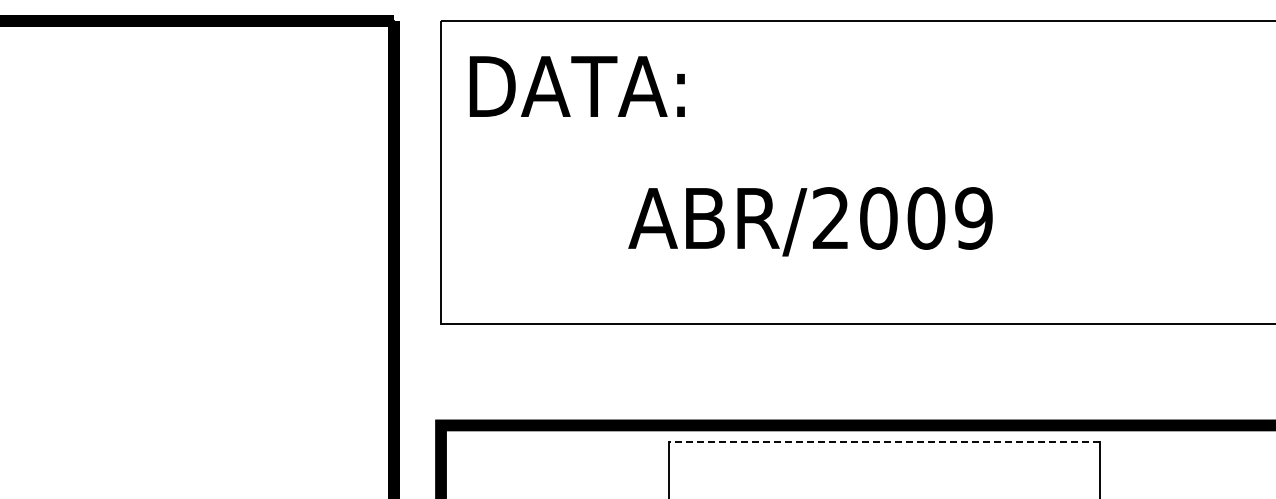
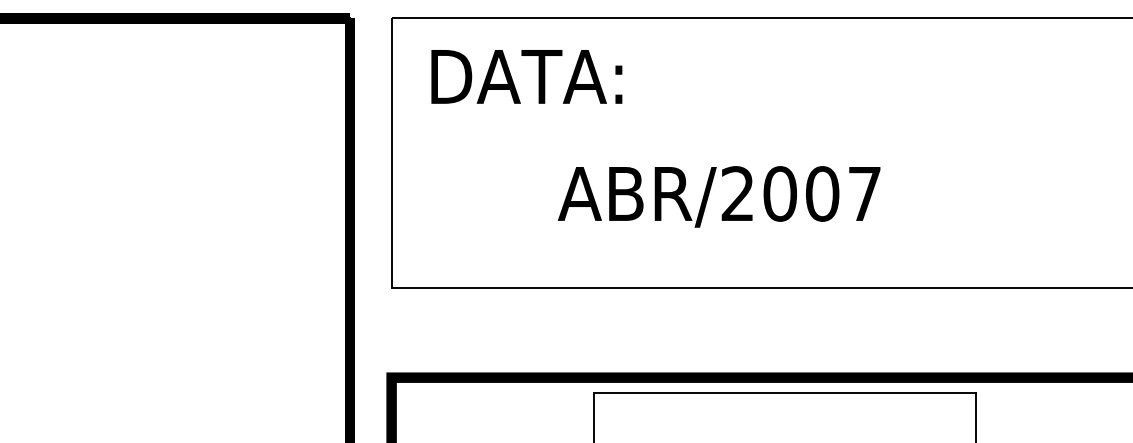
text: (576, 86) -> (526, 76), moved
text: (973, 218) -> (864, 193), ABR/2009 -> ABR/2007
line: (883, 442) -> (784, 392), dashed -> solid

